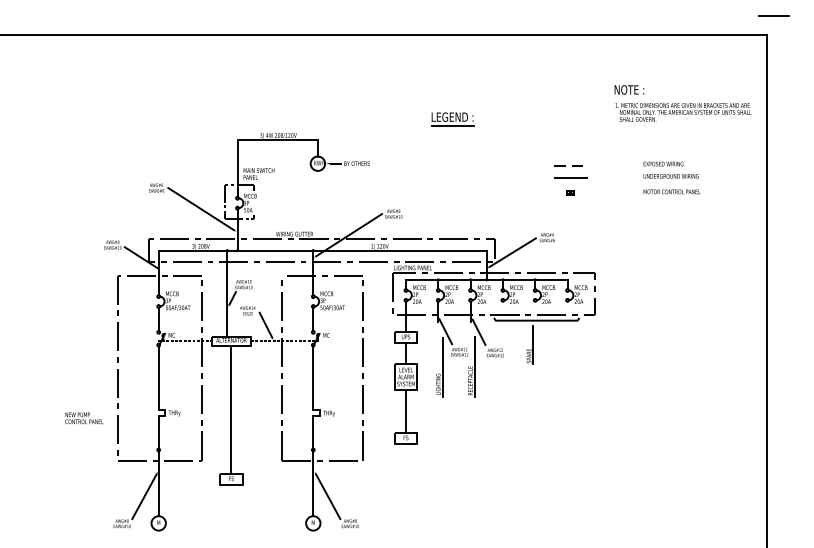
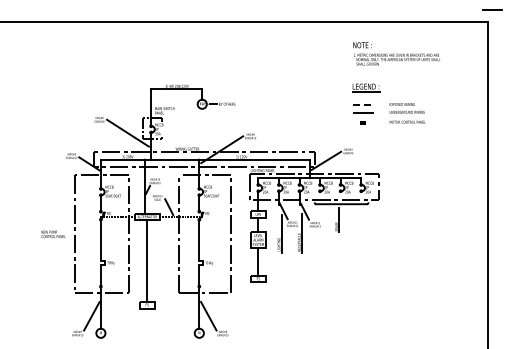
text: (682, 102) -> (396, 53), moved
part: (453, 118) -> (366, 87), moved
text: (671, 178) -> (407, 113), moved
text: (84, 416) -> (53, 233), moved

